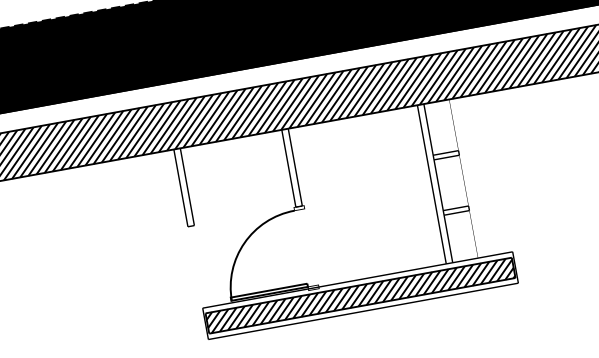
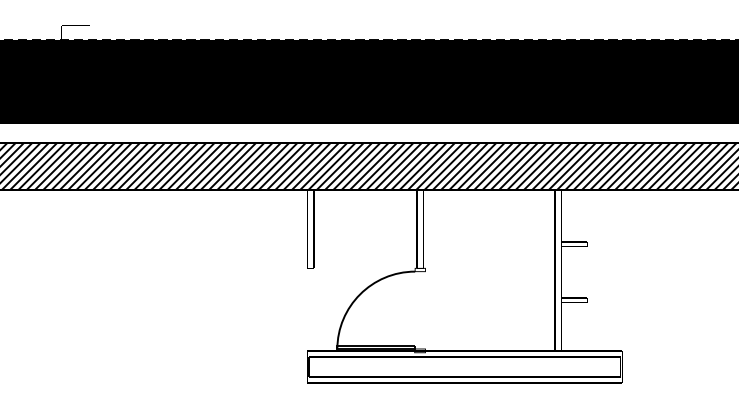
hatch: (360, 295) -> (464, 366), removed

